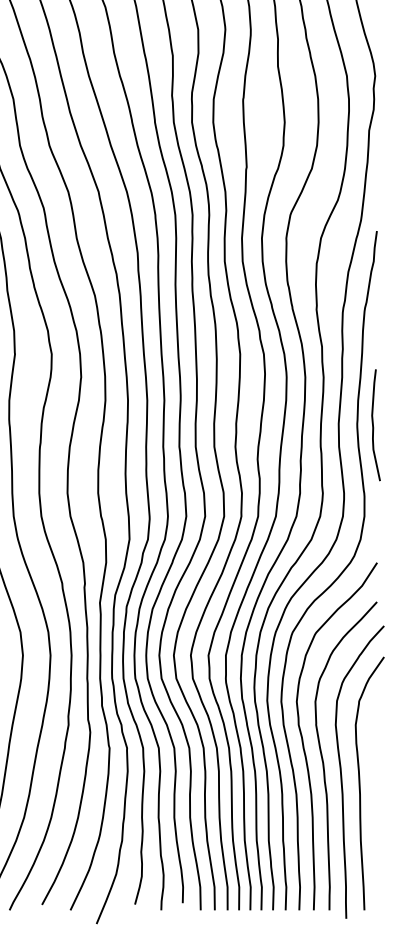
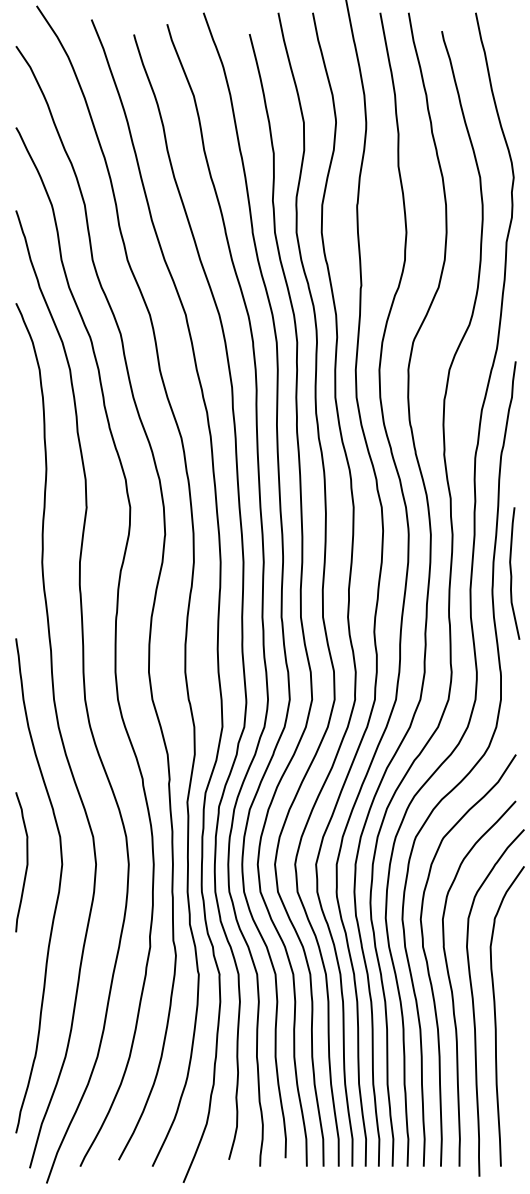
curve: (374, 426) -> (512, 574), moved

